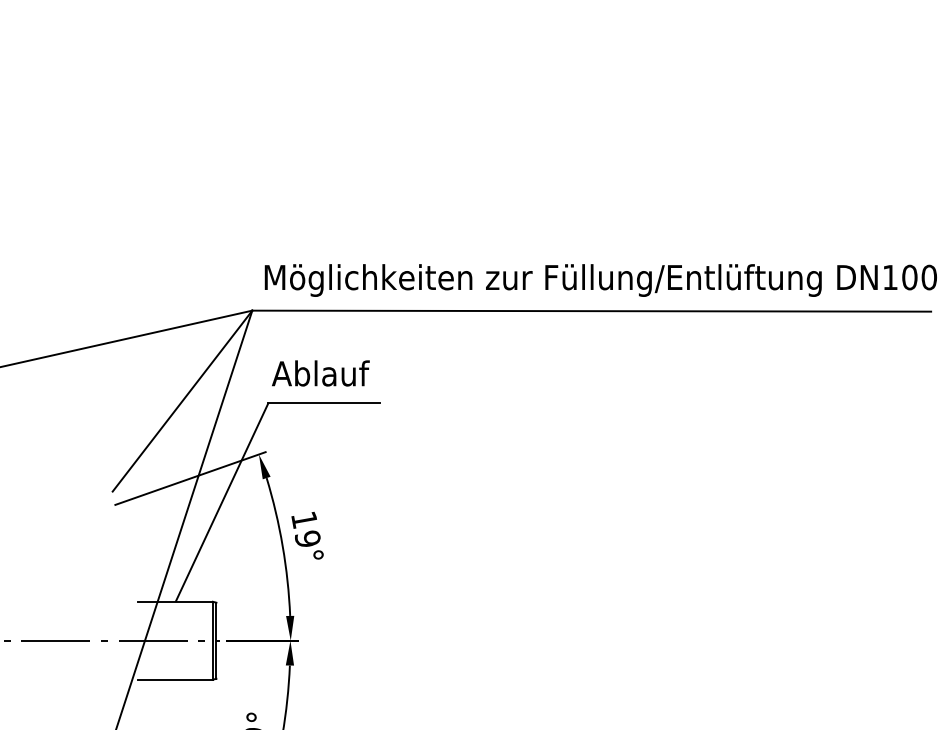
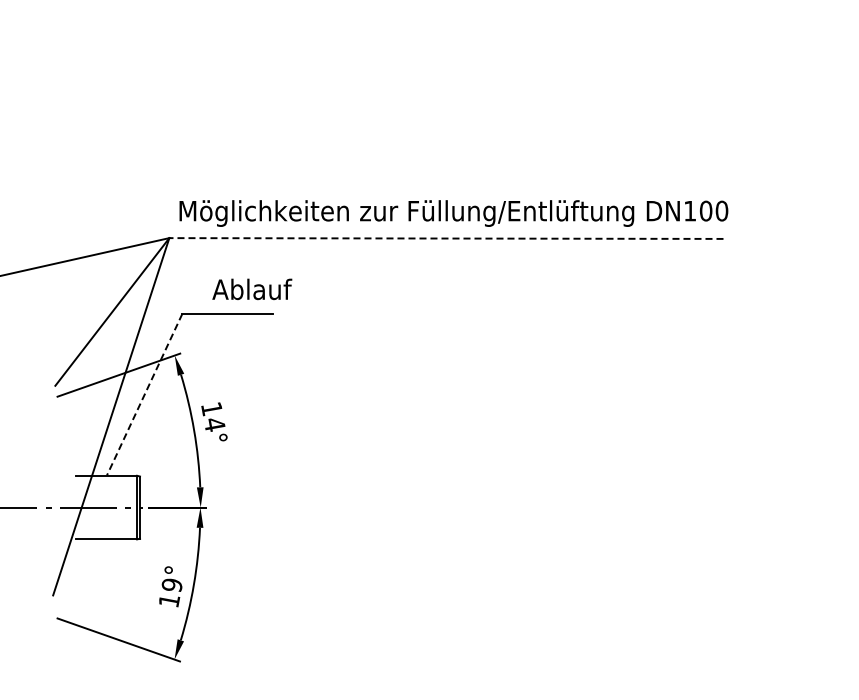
line: (590, 311) -> (445, 238), solid -> dashed
text: (321, 373) -> (252, 289), moved
line: (221, 503) -> (144, 395), solid -> dashed
text: (307, 538) -> (214, 424), 19° -> 14°

